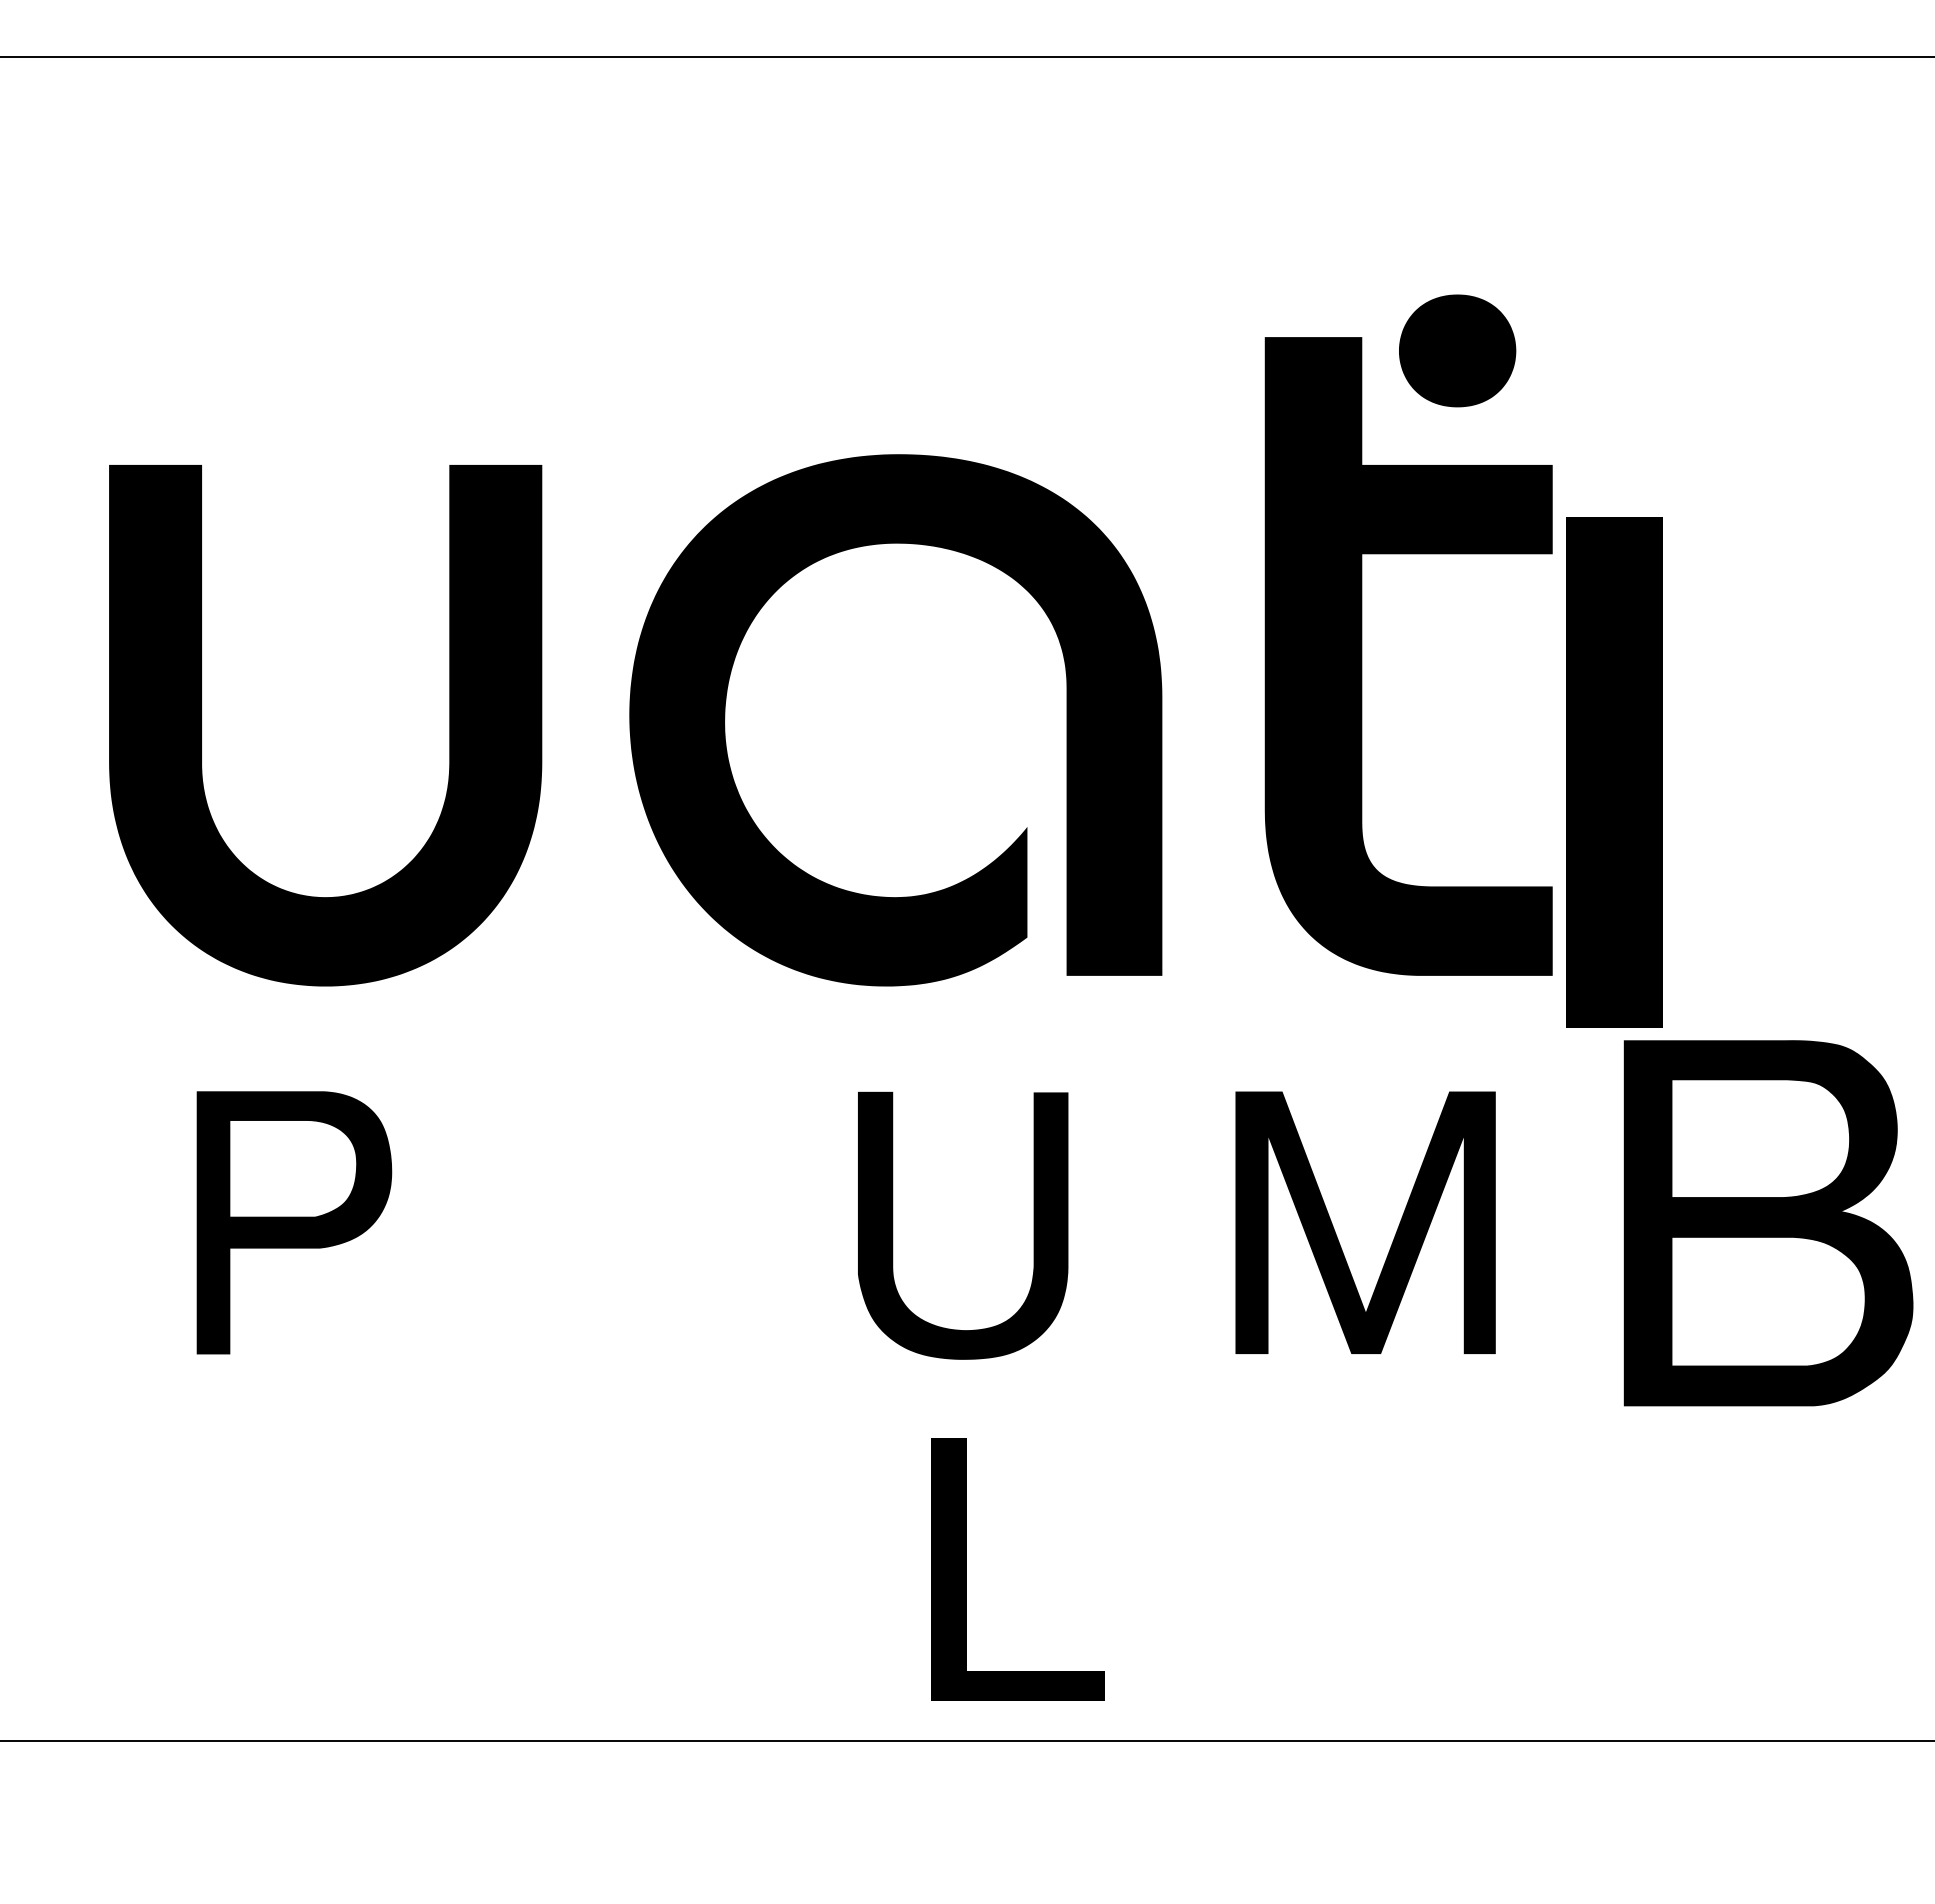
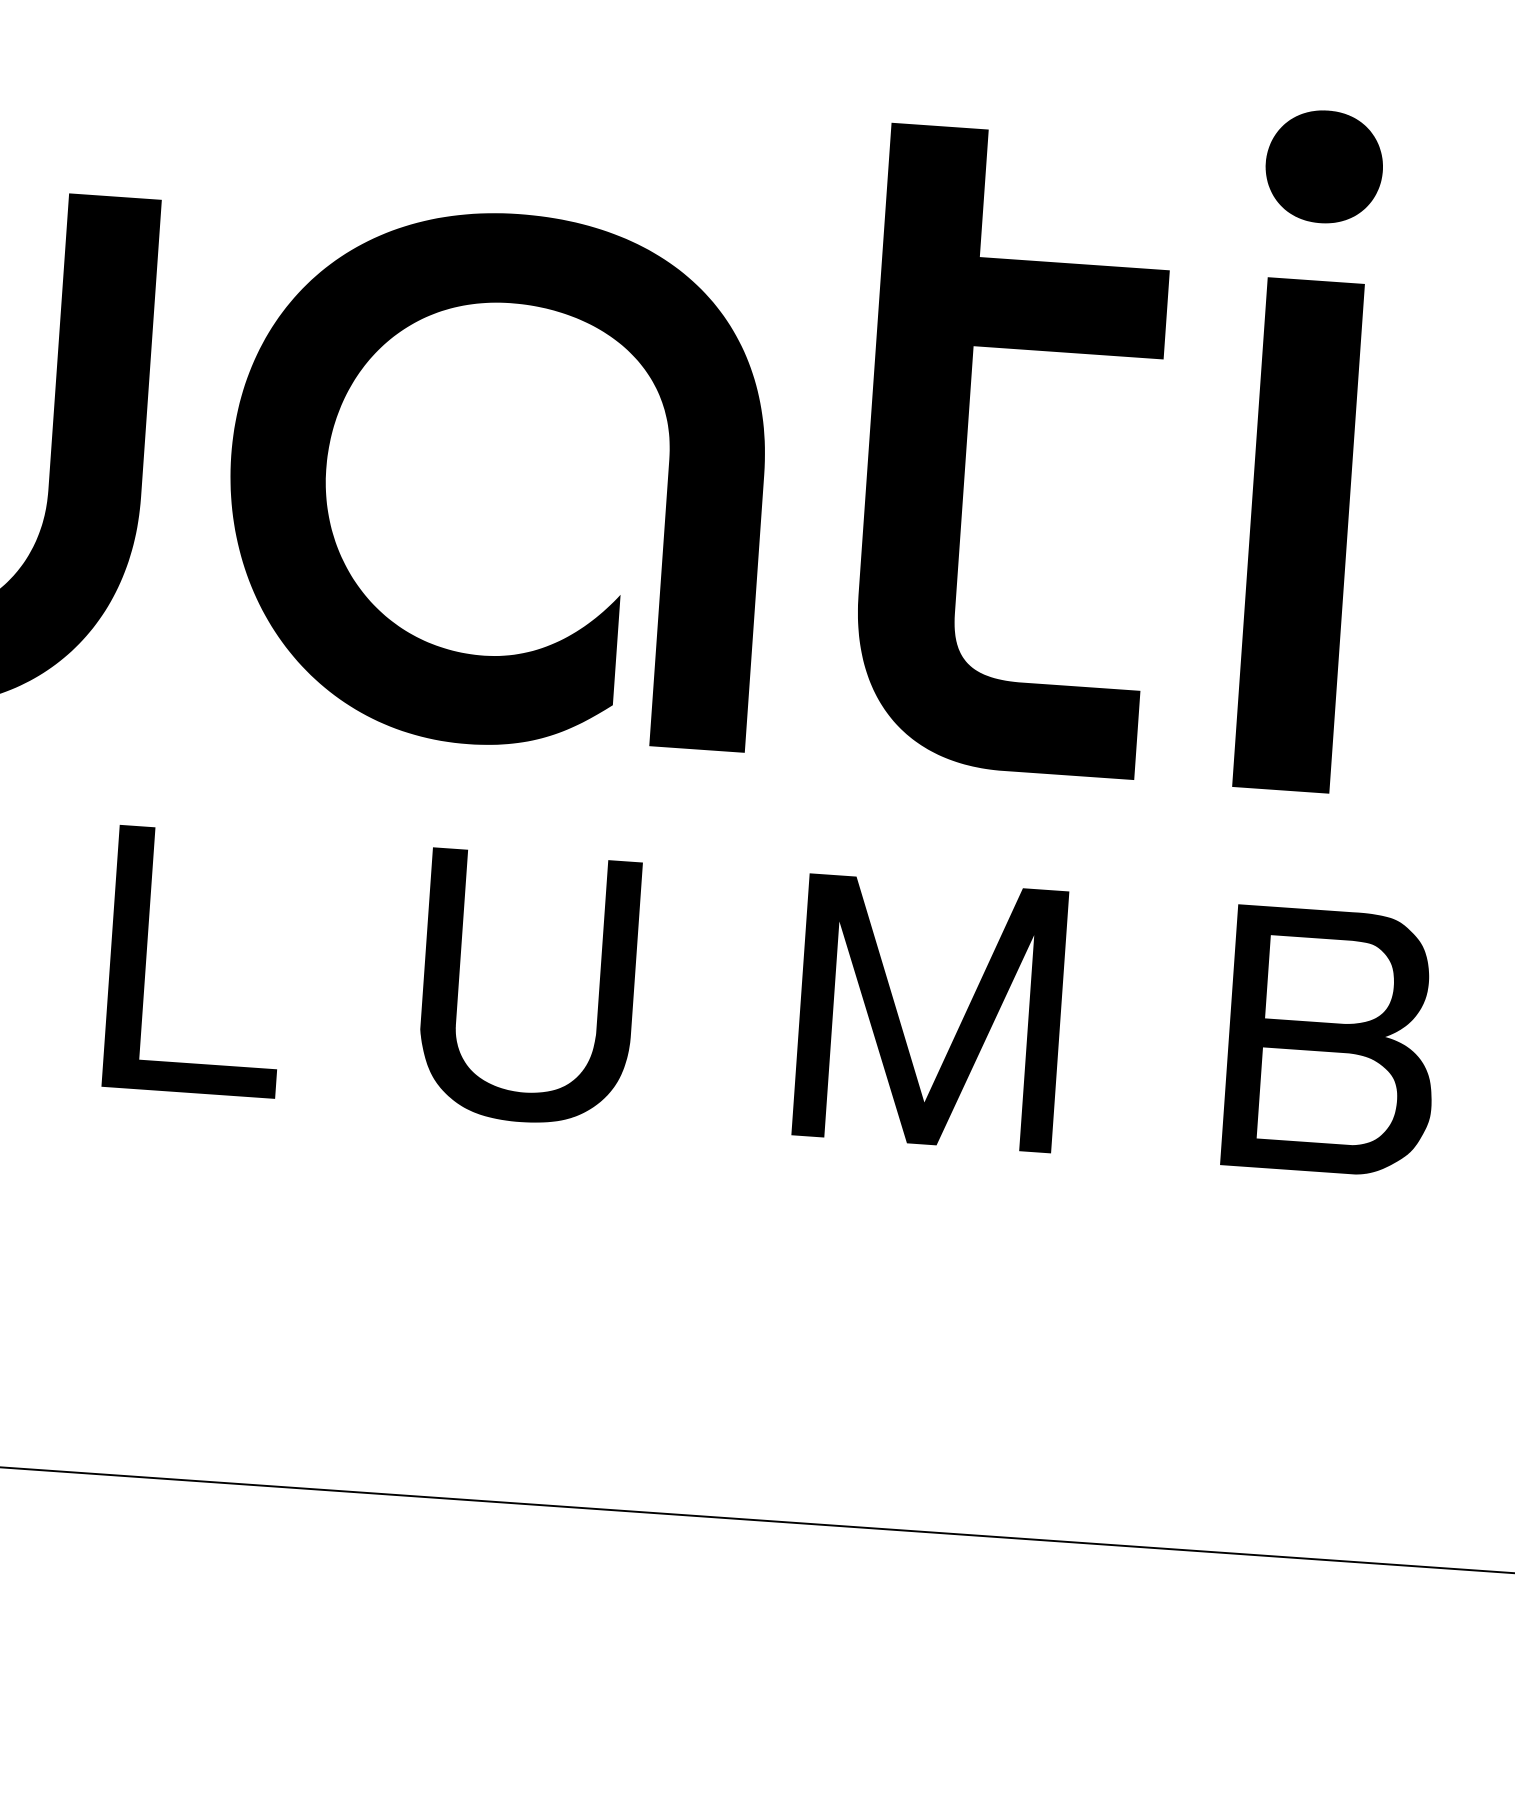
part: (1457, 350) -> (1324, 166), moved
part: (1614, 772) -> (1298, 535), moved
part: (1768, 1222) -> (1332, 1041), size x0.71
part: (966, 1569) -> (146, 958), moved

